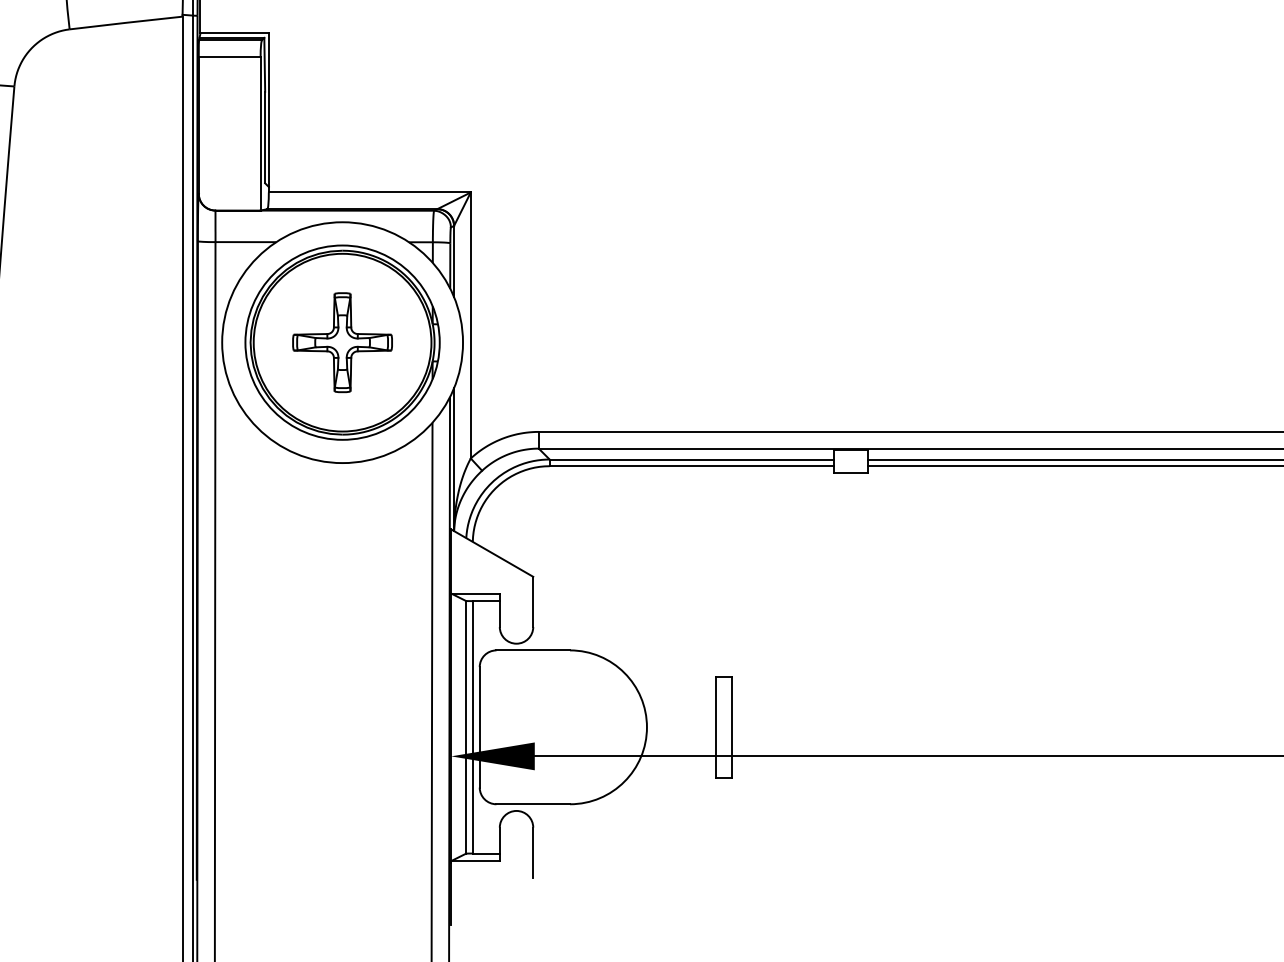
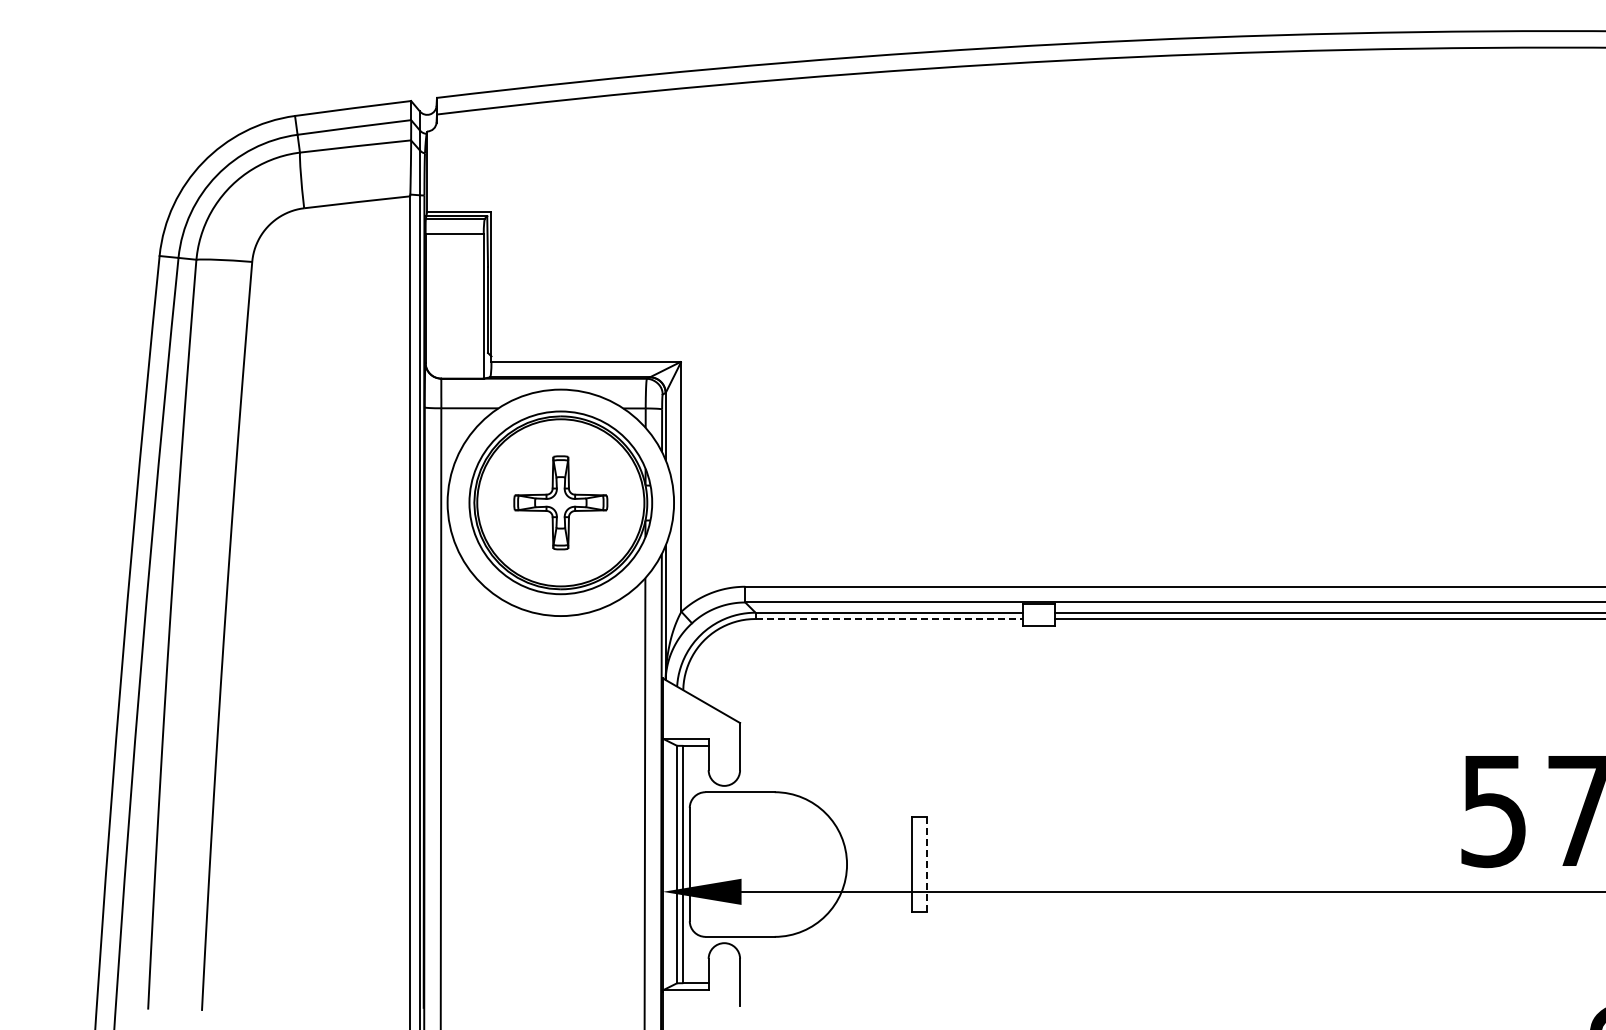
line: (692, 466) -> (889, 619), solid -> dashed
line: (732, 728) -> (927, 865), solid -> dashed

